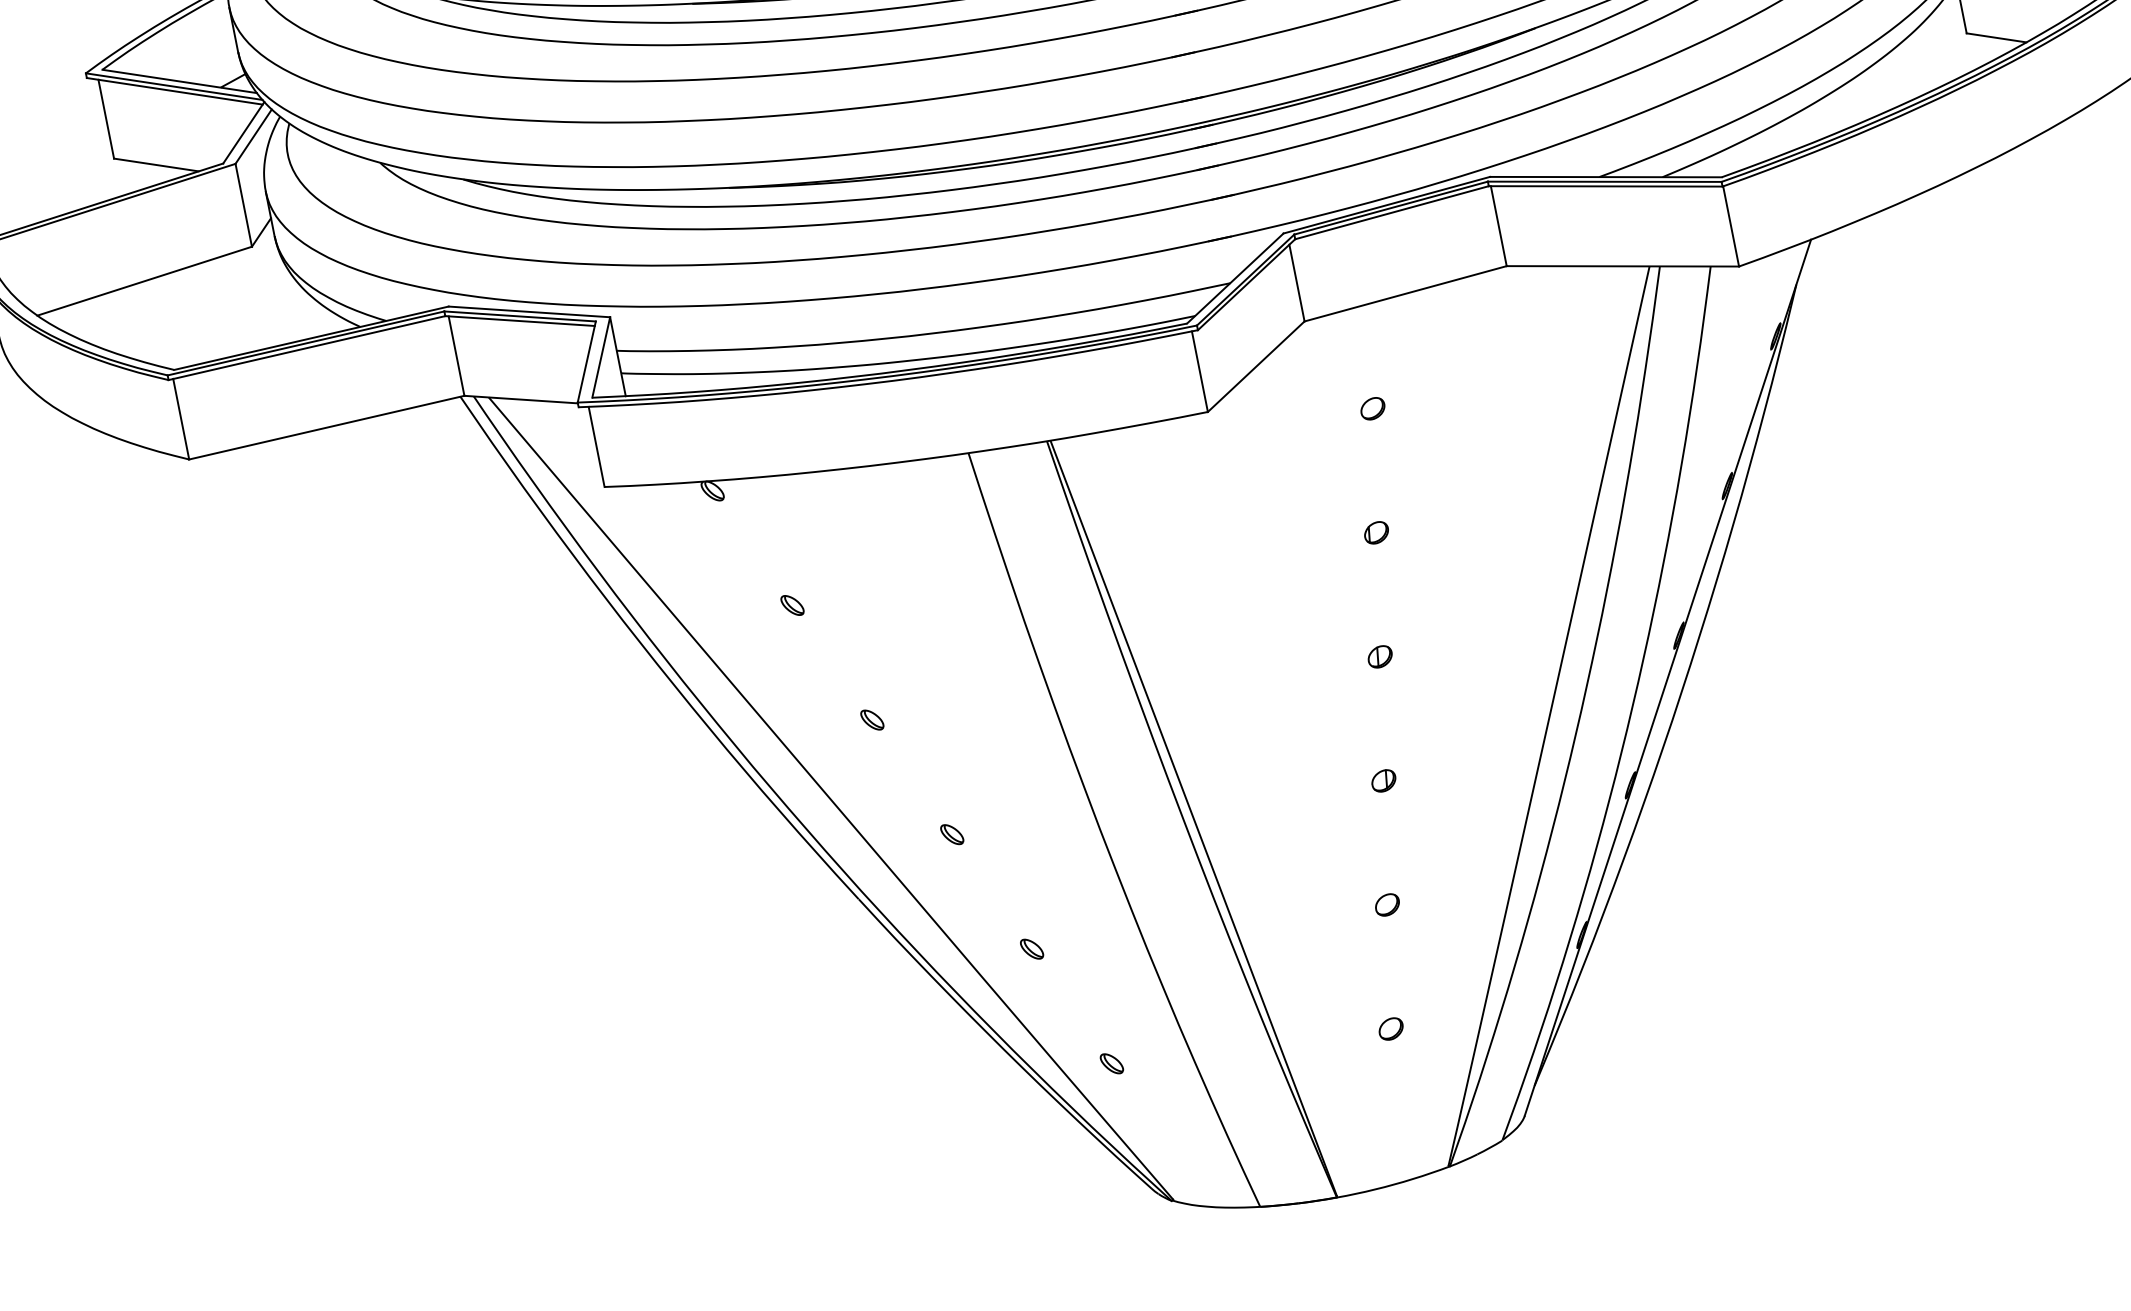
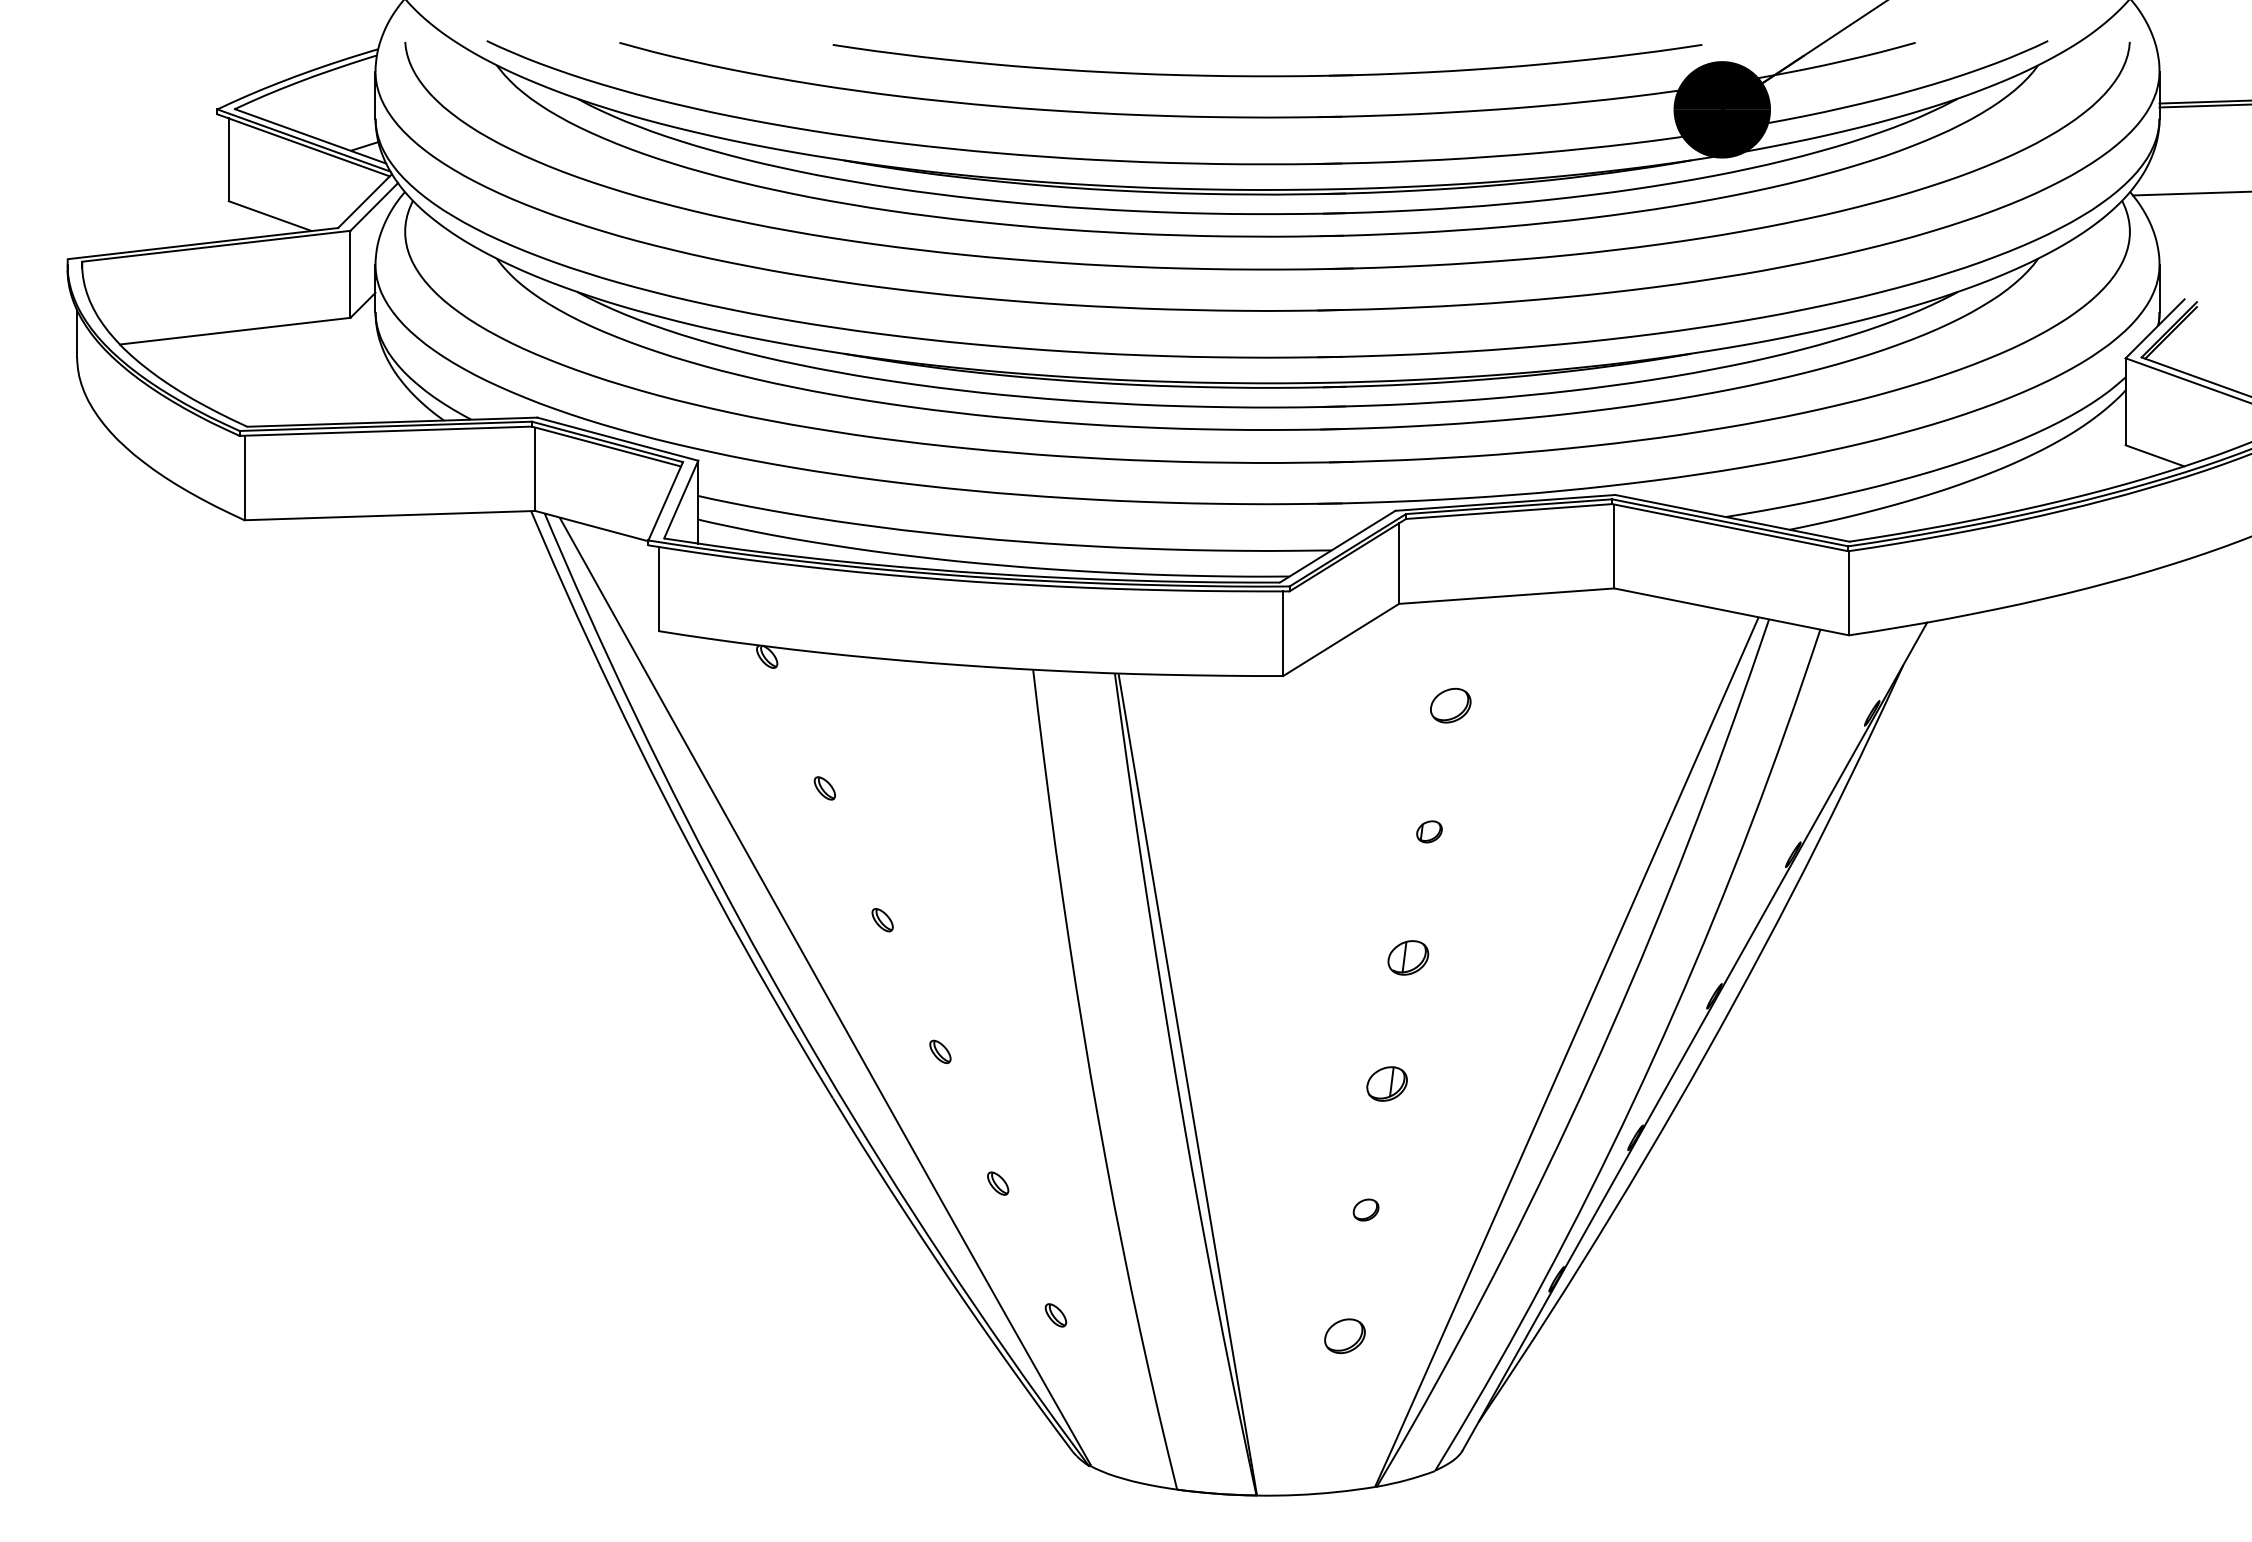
part: (1372, 408) -> (1450, 705), size x1.6
part: (1380, 656) -> (1408, 957), size x1.6
part: (1384, 780) -> (1387, 1083), size x1.6
part: (1390, 1028) -> (1344, 1335), size x1.6

